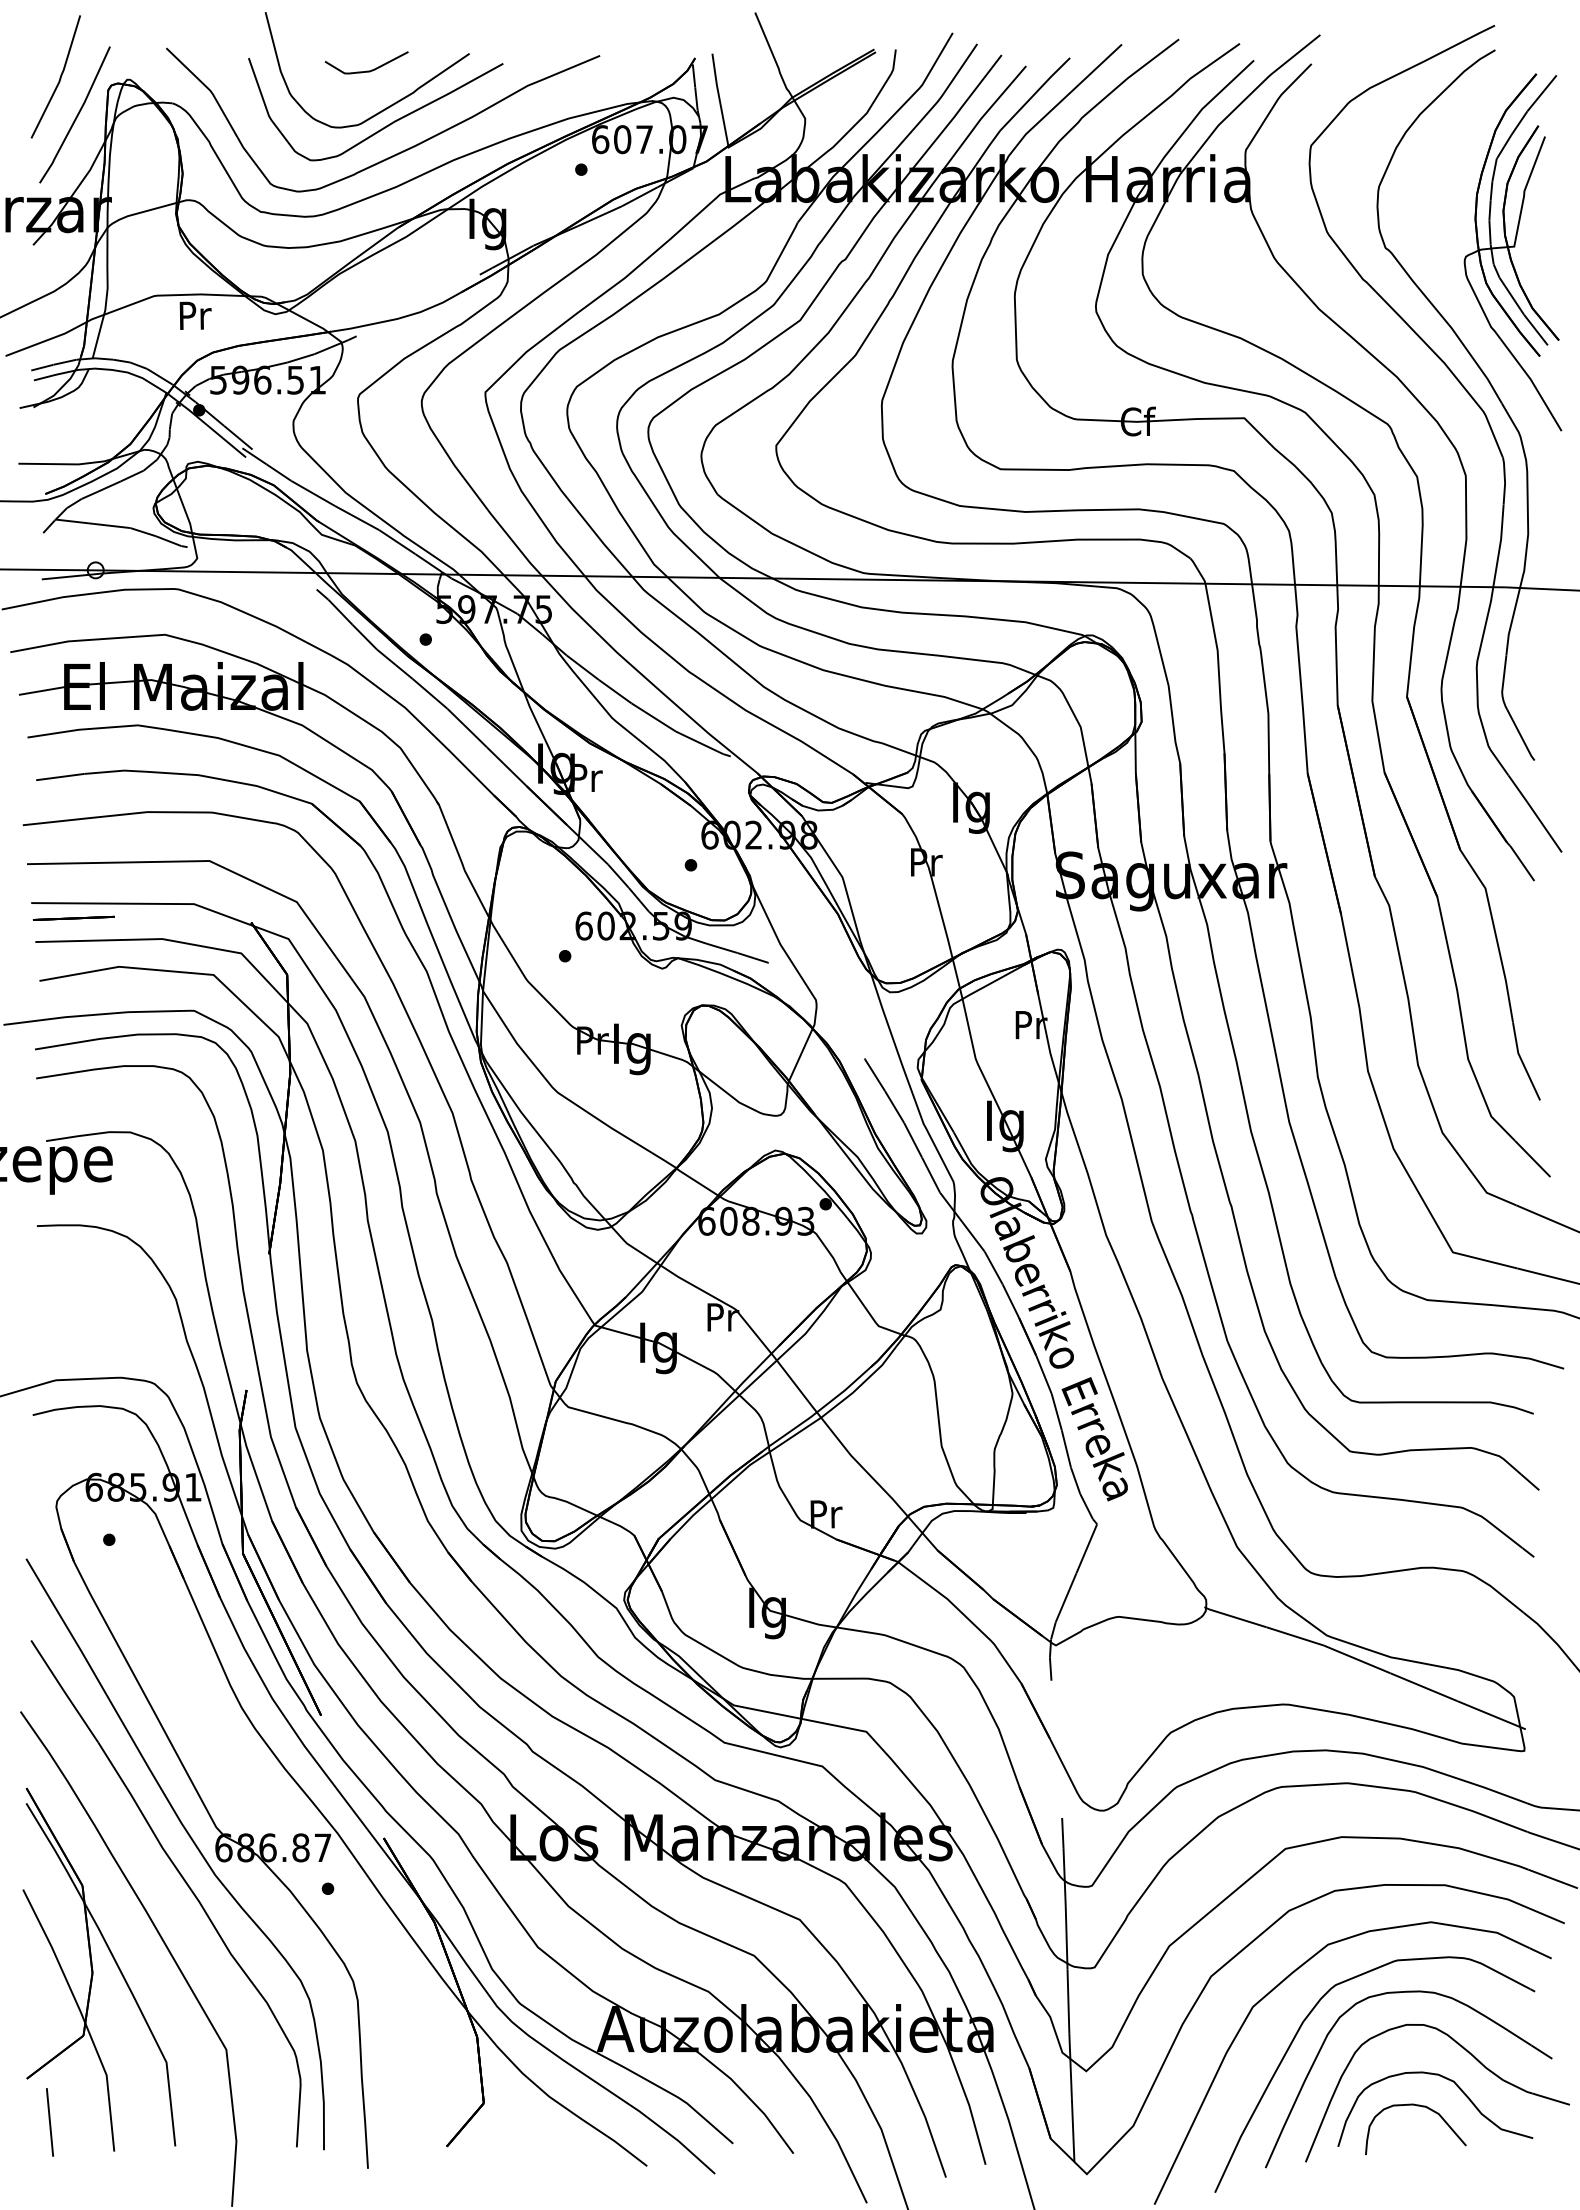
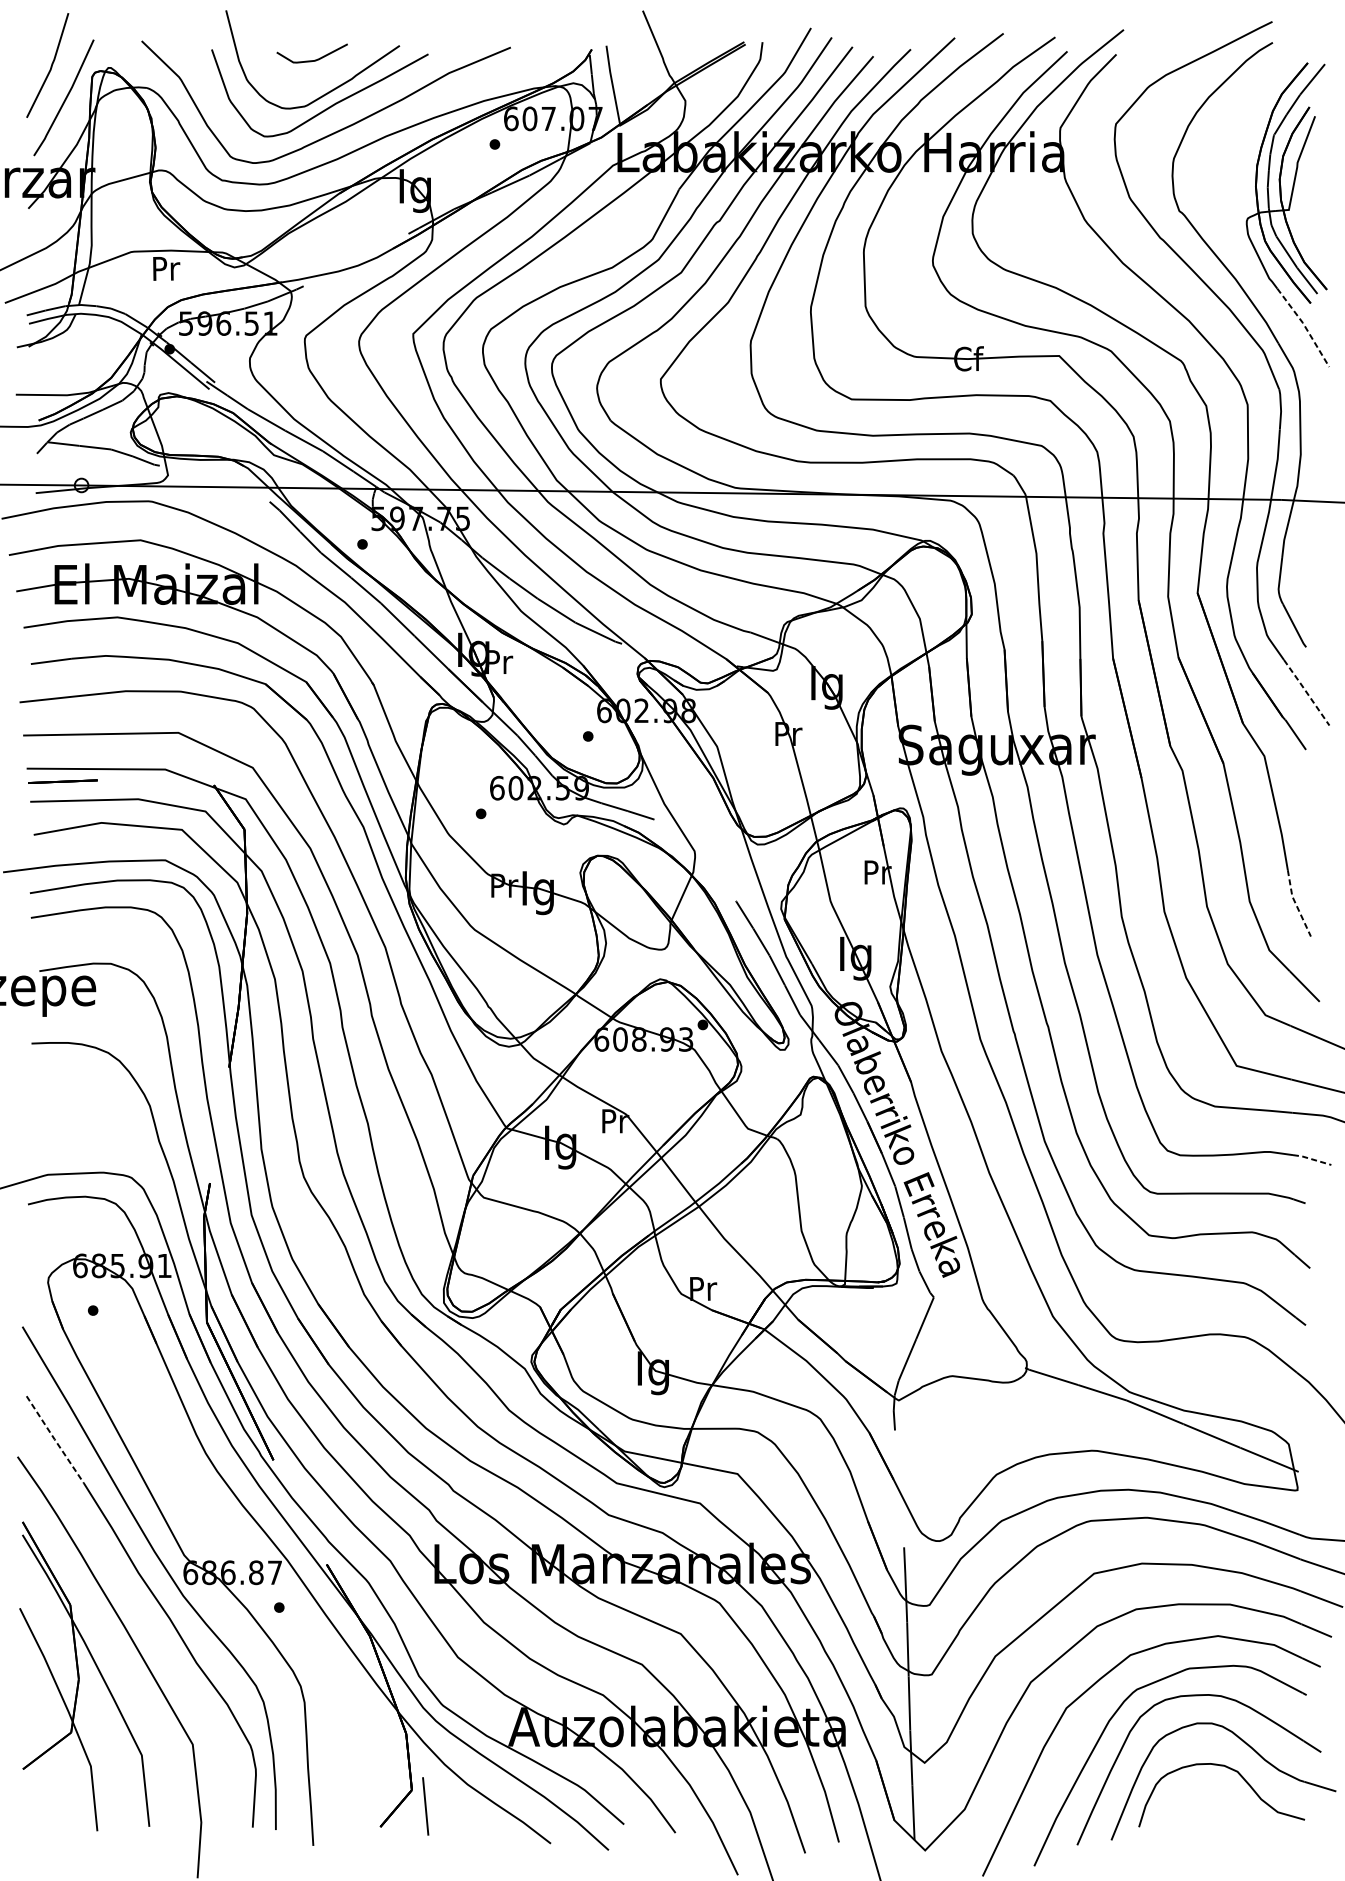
line: (1533, 383) -> (1305, 326), solid -> dashed
line: (1535, 813) -> (1306, 692), solid -> dashed
line: (1522, 1062) -> (1295, 904), solid -> dashed
line: (1541, 1362) -> (1312, 1159), solid -> dashed
line: (64, 1691) -> (55, 1439), solid -> dashed
curve: (1416, 2106) -> (1205, 1792), removed
line: (49, 2122) -> (425, 1806), moved

